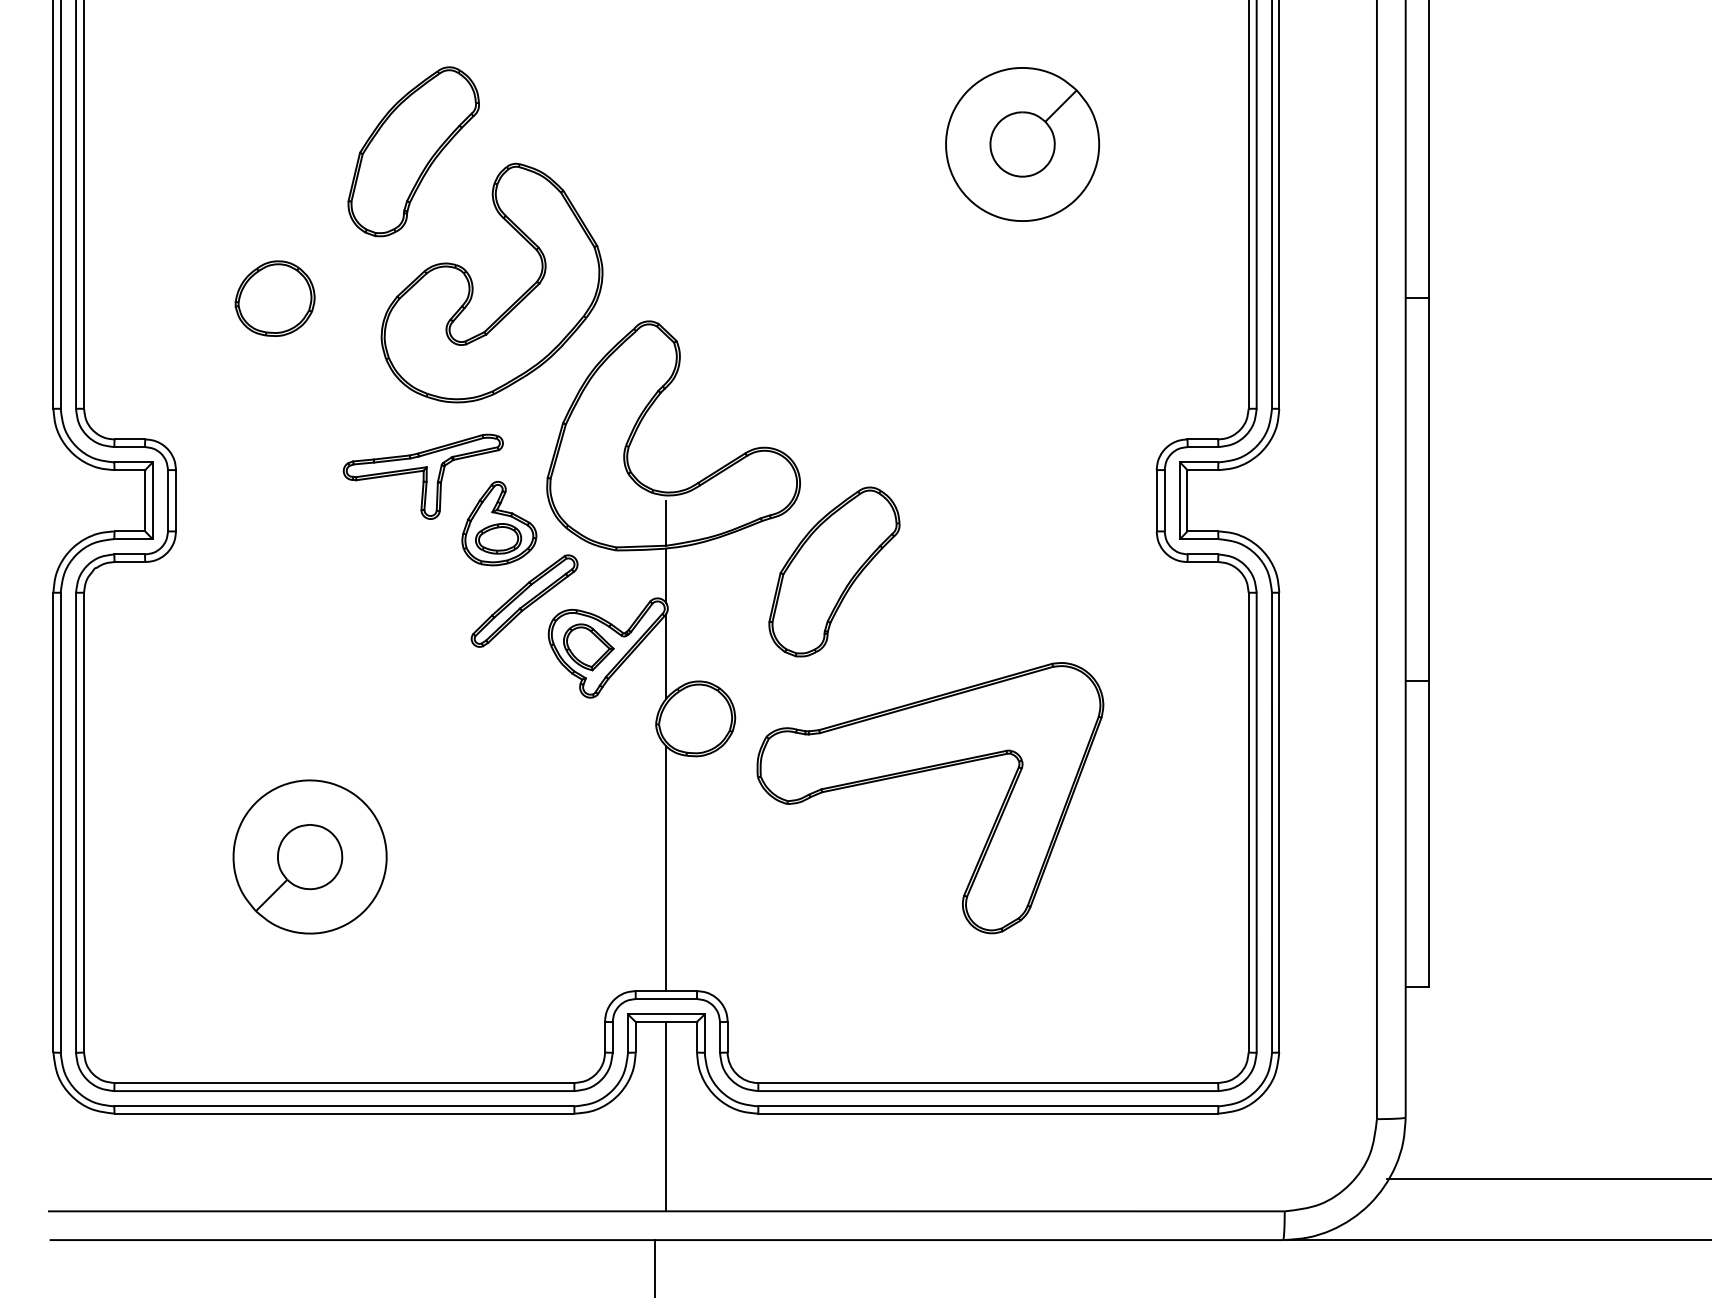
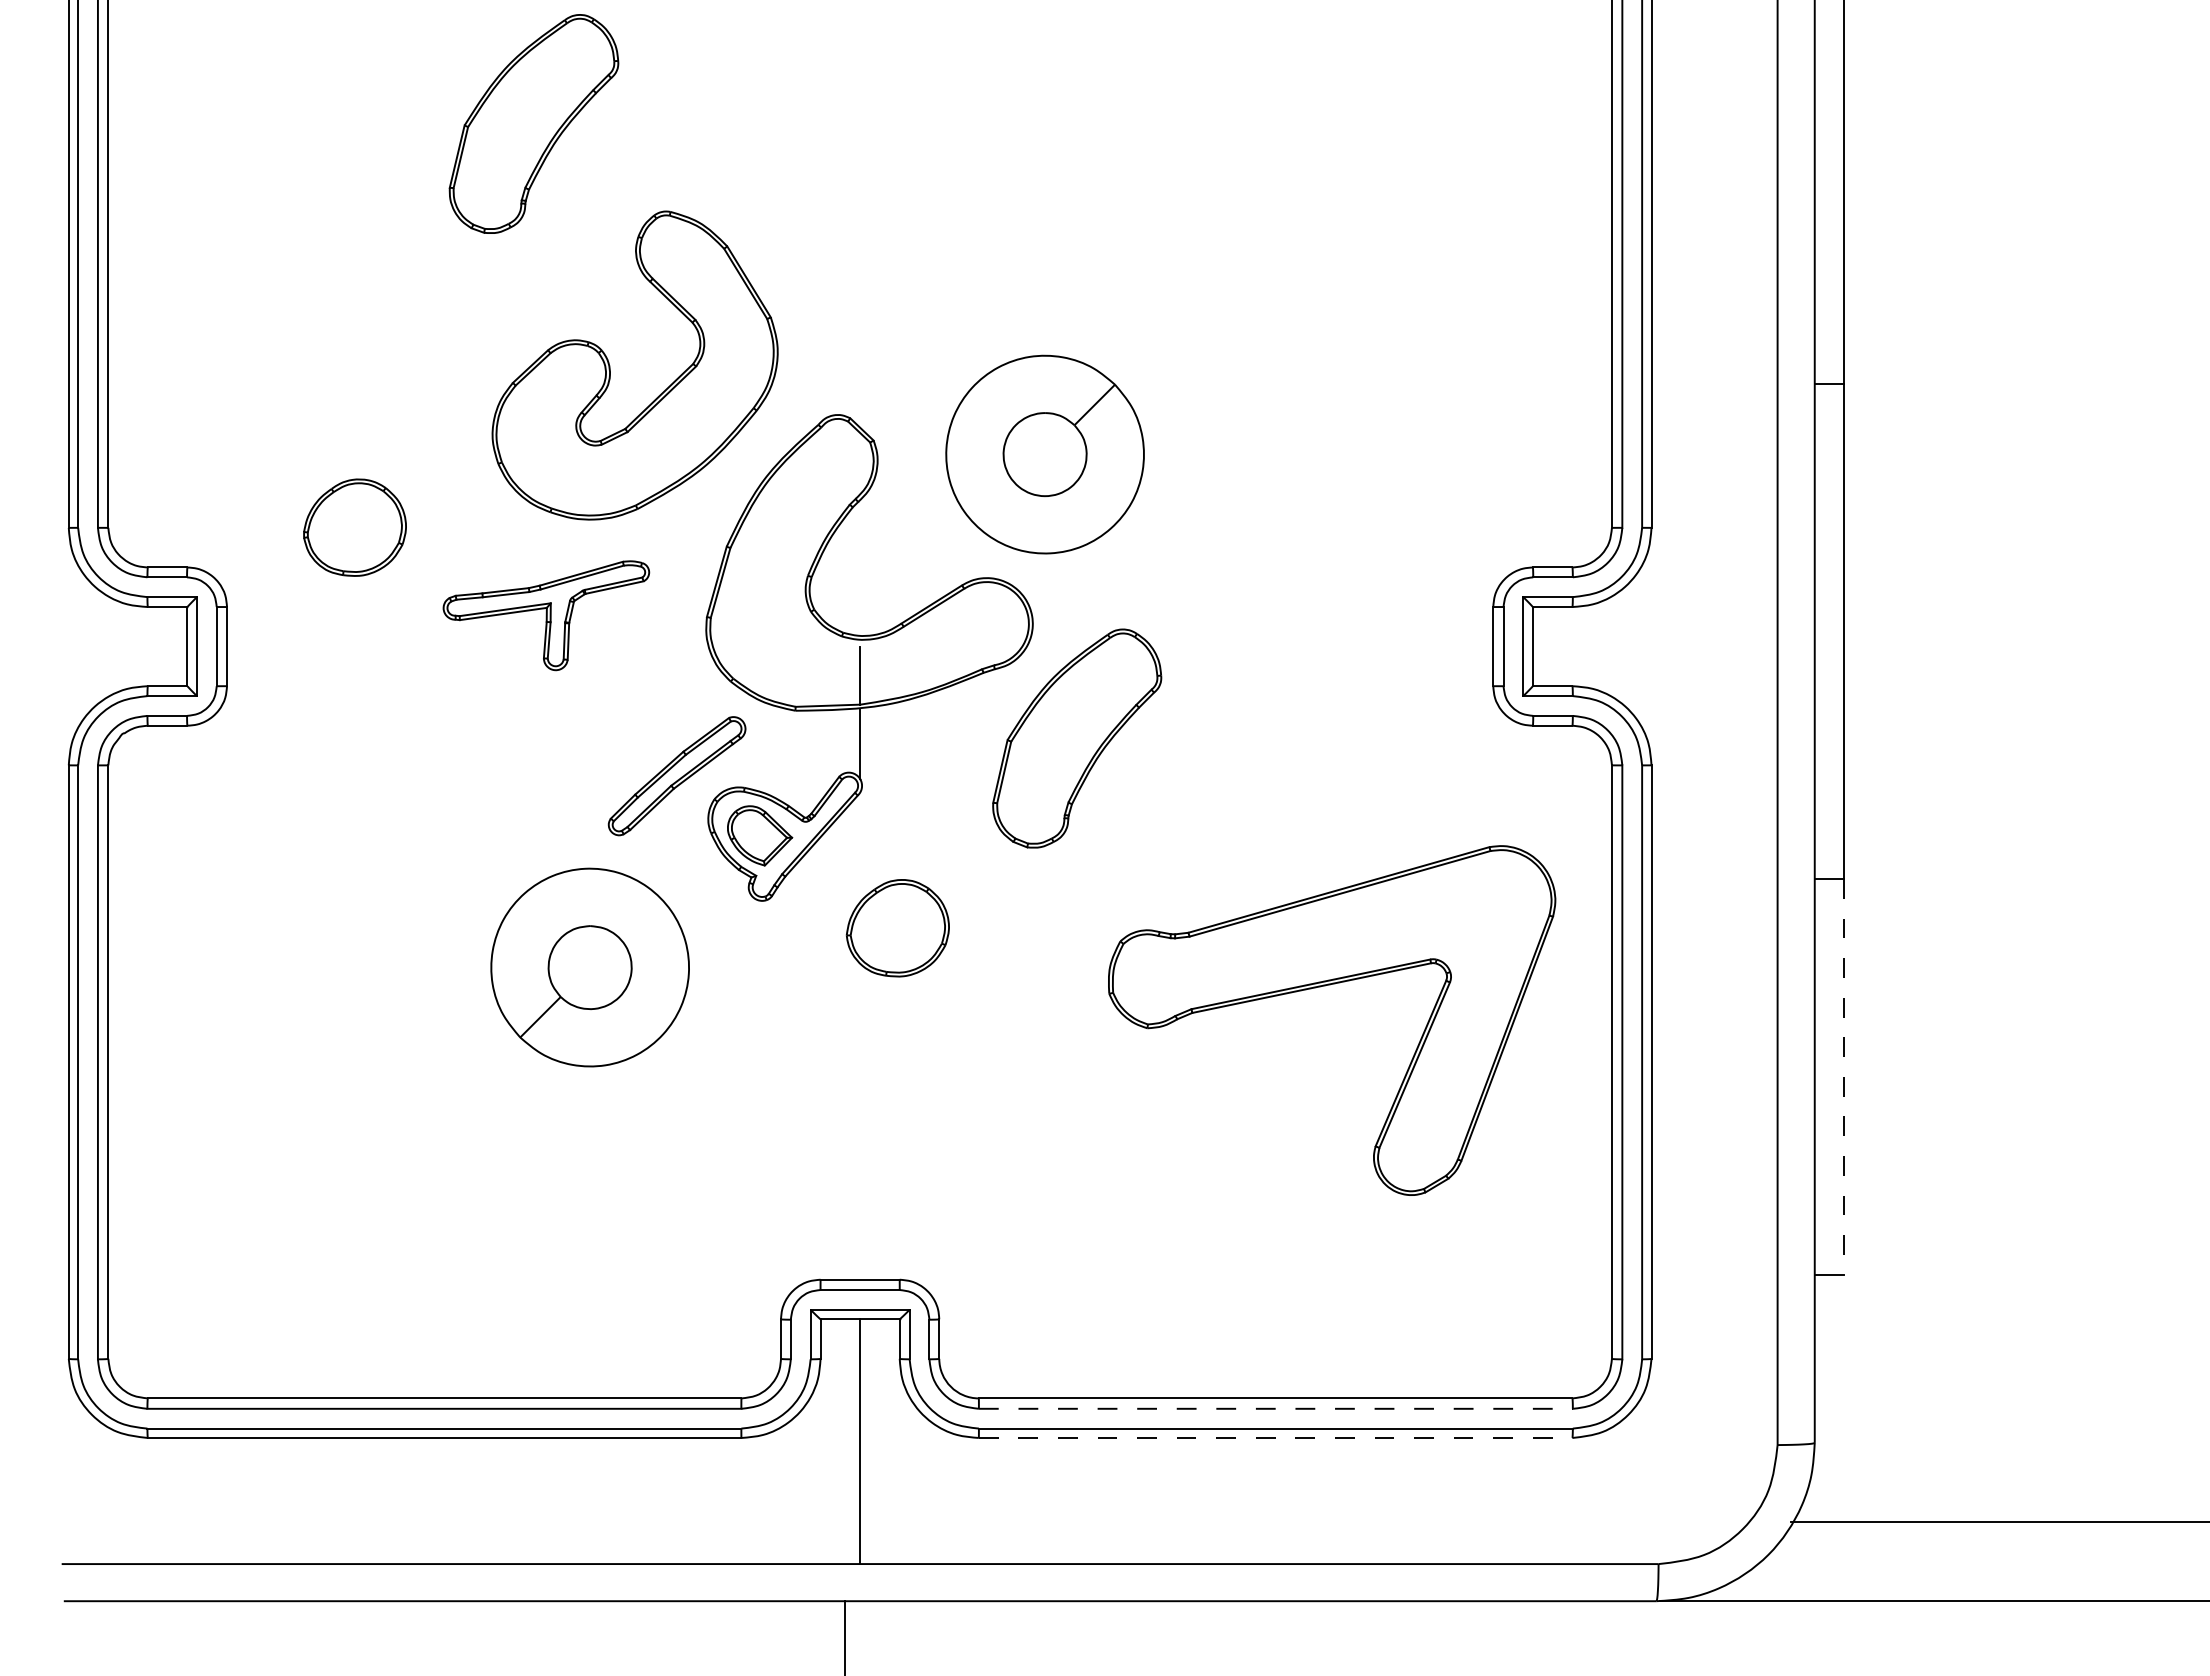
part: (1022, 144) -> (1044, 454), moved
part: (413, 151) -> (533, 123), moved
part: (274, 298) -> (354, 527), moved
part: (499, 523) -> (644, 675), removed
line: (666, 656) -> (860, 847), removed
part: (925, 771) -> (1325, 986), moved
line: (1428, 833) -> (1844, 1076), solid -> dashed
part: (309, 856) -> (589, 967), moved
line: (666, 868) -> (860, 1121), removed
line: (988, 1090) -> (1275, 1408), solid -> dashed
line: (988, 1113) -> (1275, 1437), solid -> dashed

